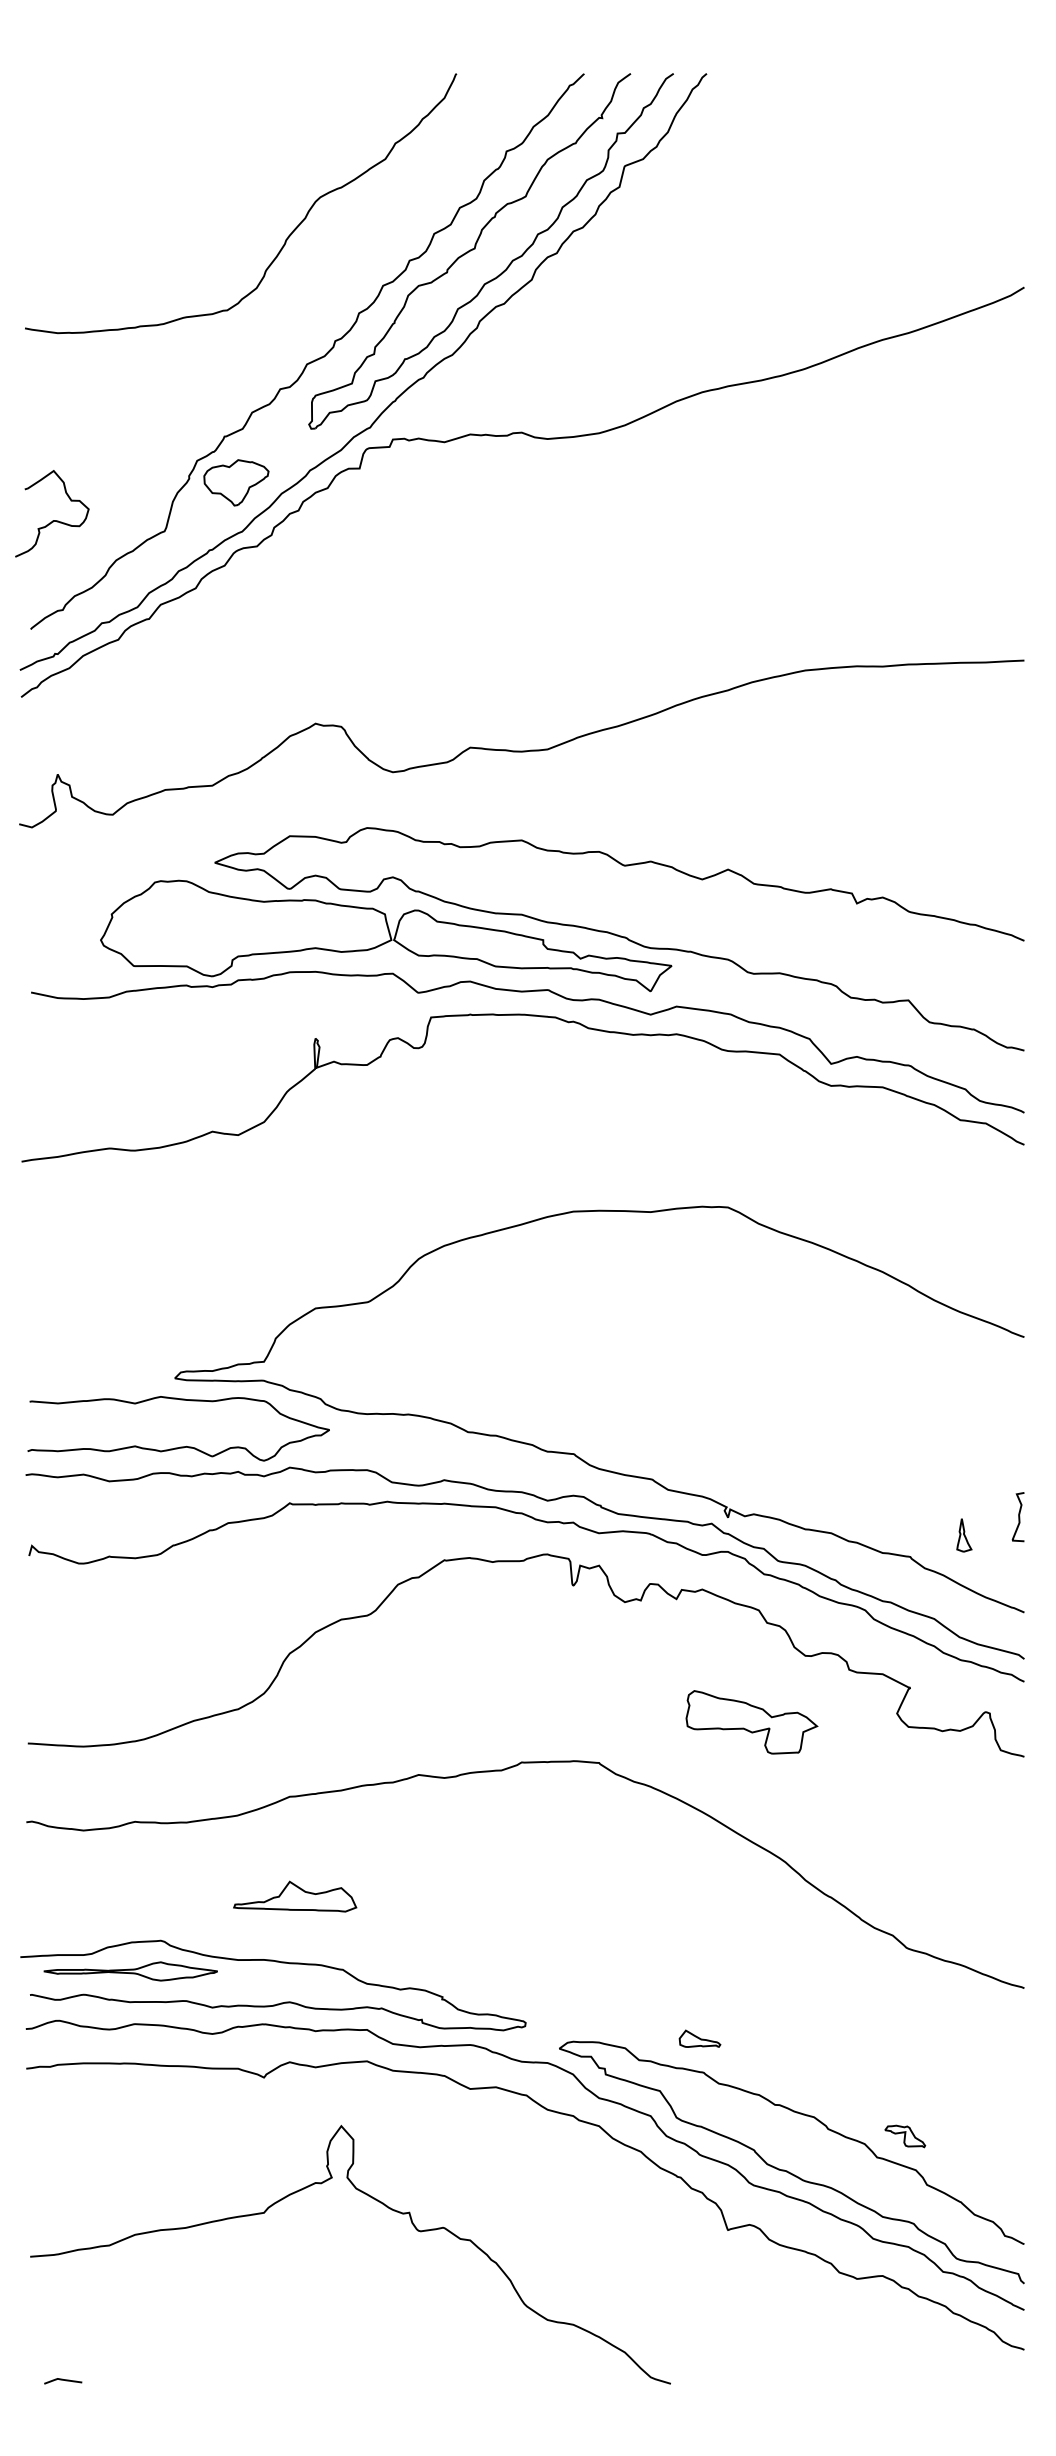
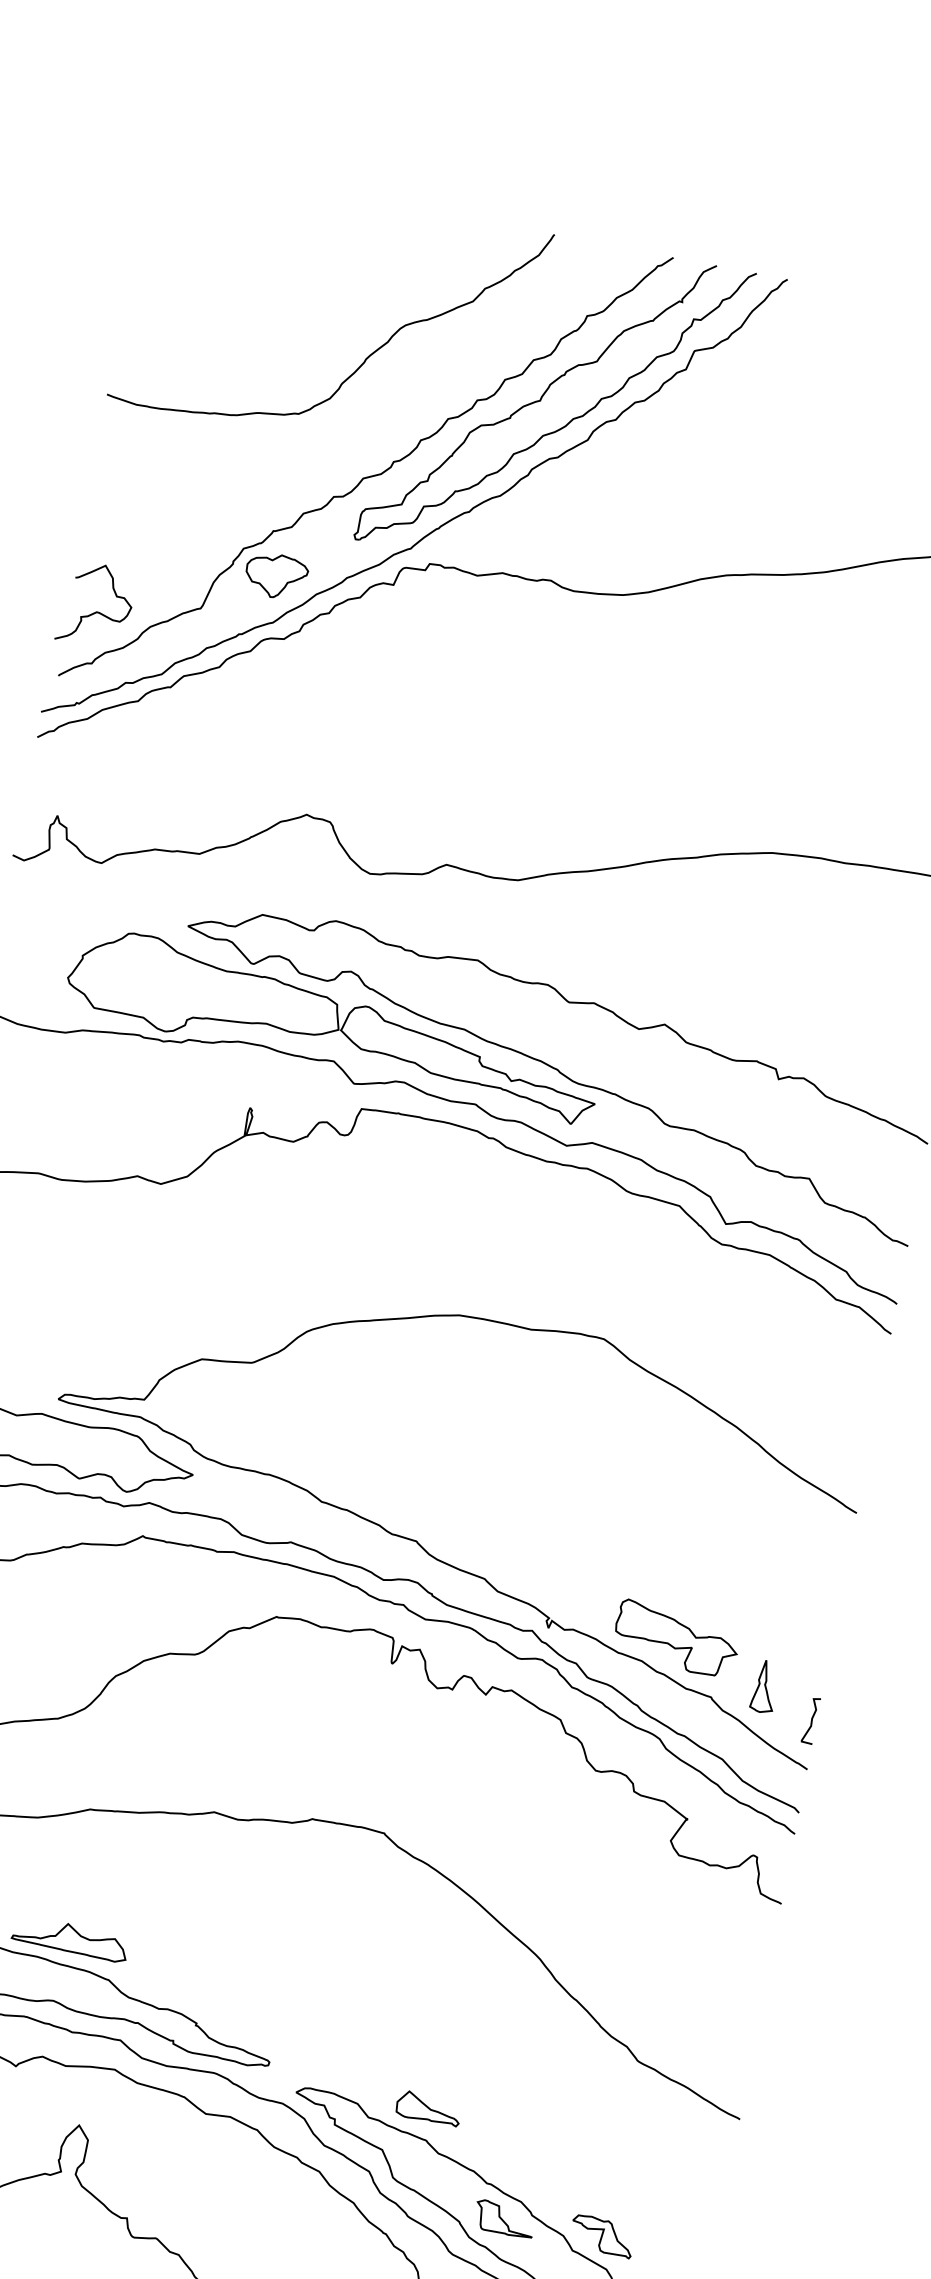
curve: (52, 520) -> (95, 611), moved
curve: (1018, 1517) -> (811, 1721), moved
part: (964, 1535) -> (765, 1687), size x1.67
part: (751, 1722) -> (676, 1639), moved
part: (295, 1896) -> (70, 1938), moved
part: (699, 2038) -> (428, 2108), size x1.67
part: (905, 2136) -> (602, 2236), size x1.67
part: (800, 2137) -> (504, 2218), added

